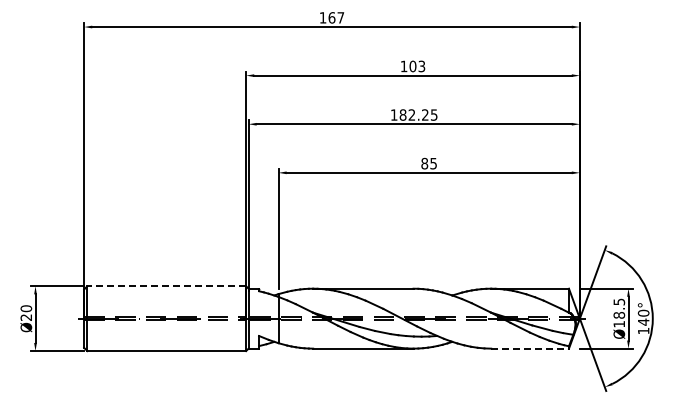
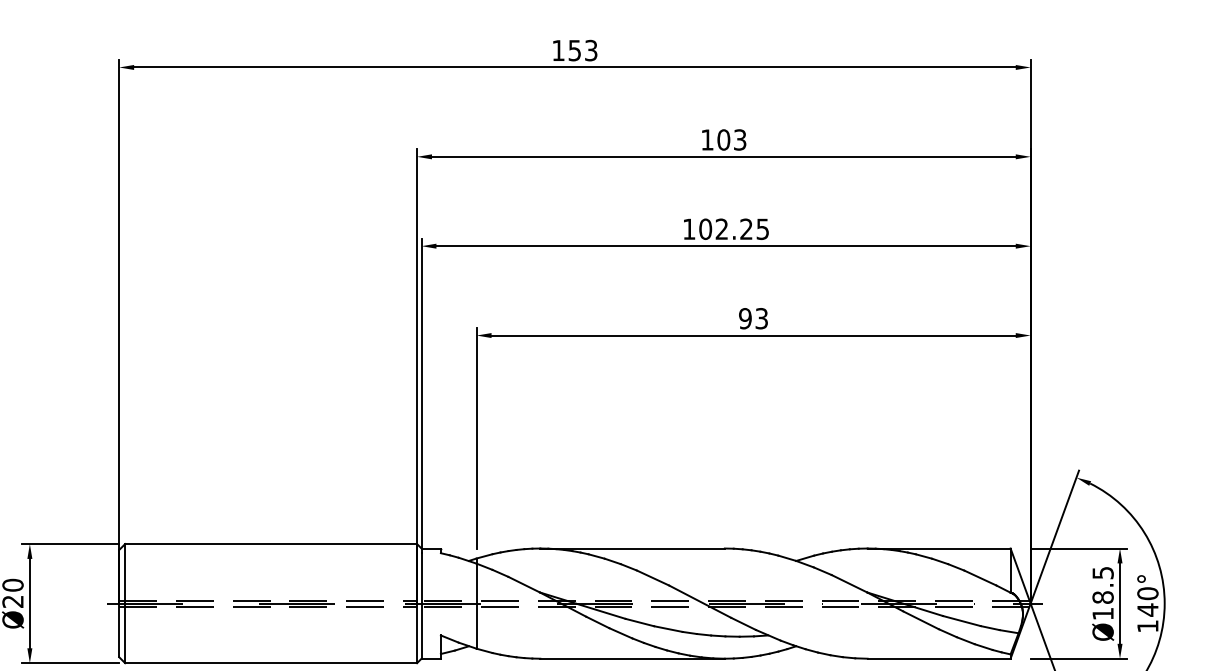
text: (336, 17) -> (583, 49), 167 -> 153
text: (402, 114) -> (704, 228), 182.25 -> 102.25
text: (428, 163) -> (752, 318), 85 -> 93
line: (166, 286) -> (270, 544), dashed -> solid
line: (530, 348) -> (939, 658), dashed -> solid

